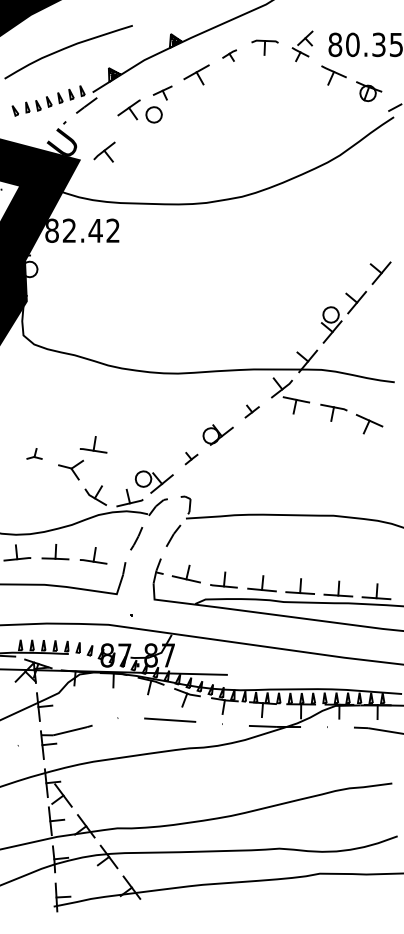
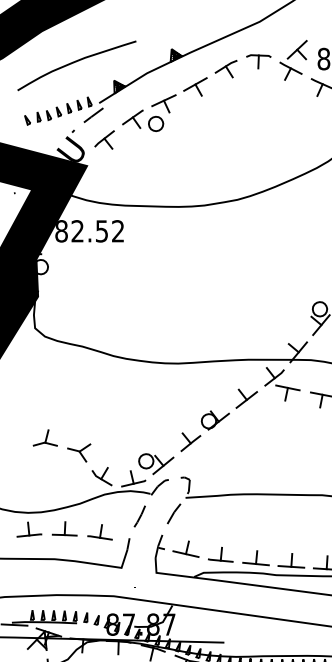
part: (302, 46) -> (293, 60), size x1.43
part: (229, 55) -> (225, 68), size x1.67
part: (162, 92) -> (163, 103), size x1.43
part: (104, 151) -> (104, 139), moved
text: (95, 230) -> (101, 231), 82.42 -> 82.52
part: (252, 411) -> (247, 398), size x1.67
part: (93, 444) -> (99, 429), removed
part: (34, 453) -> (45, 437), size x1.67
part: (191, 458) -> (190, 442), size x1.67

